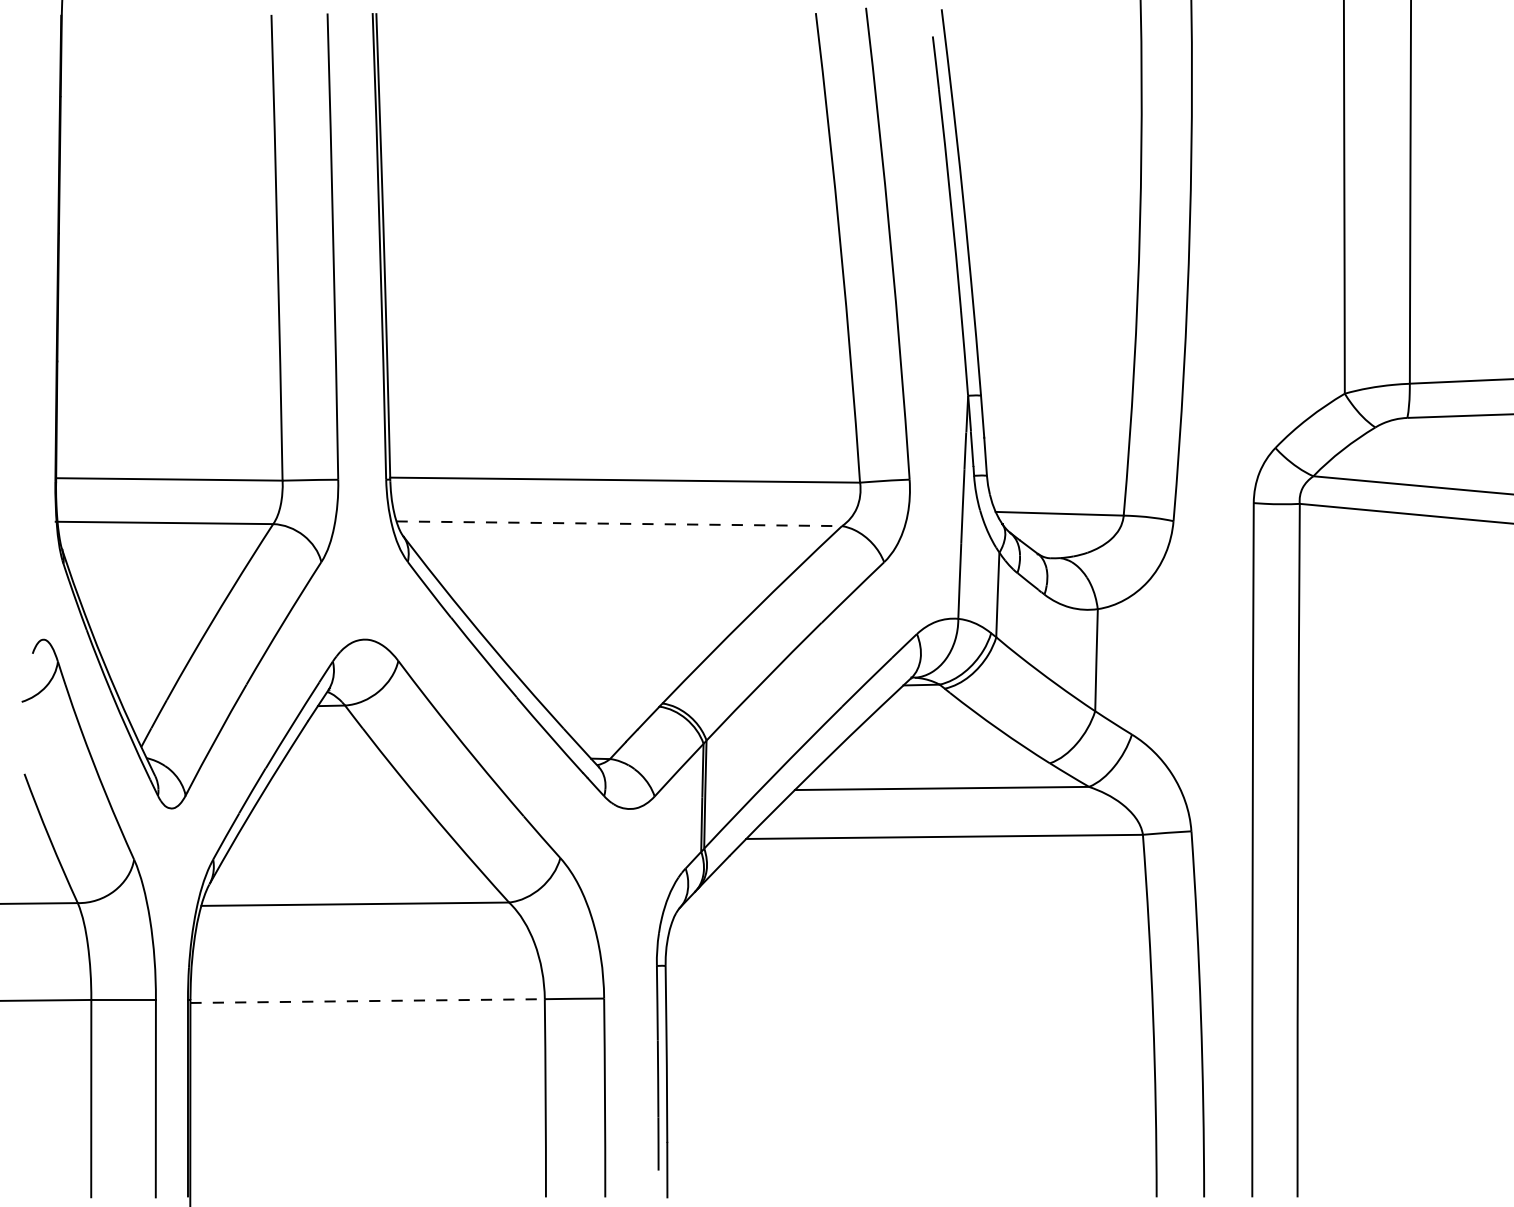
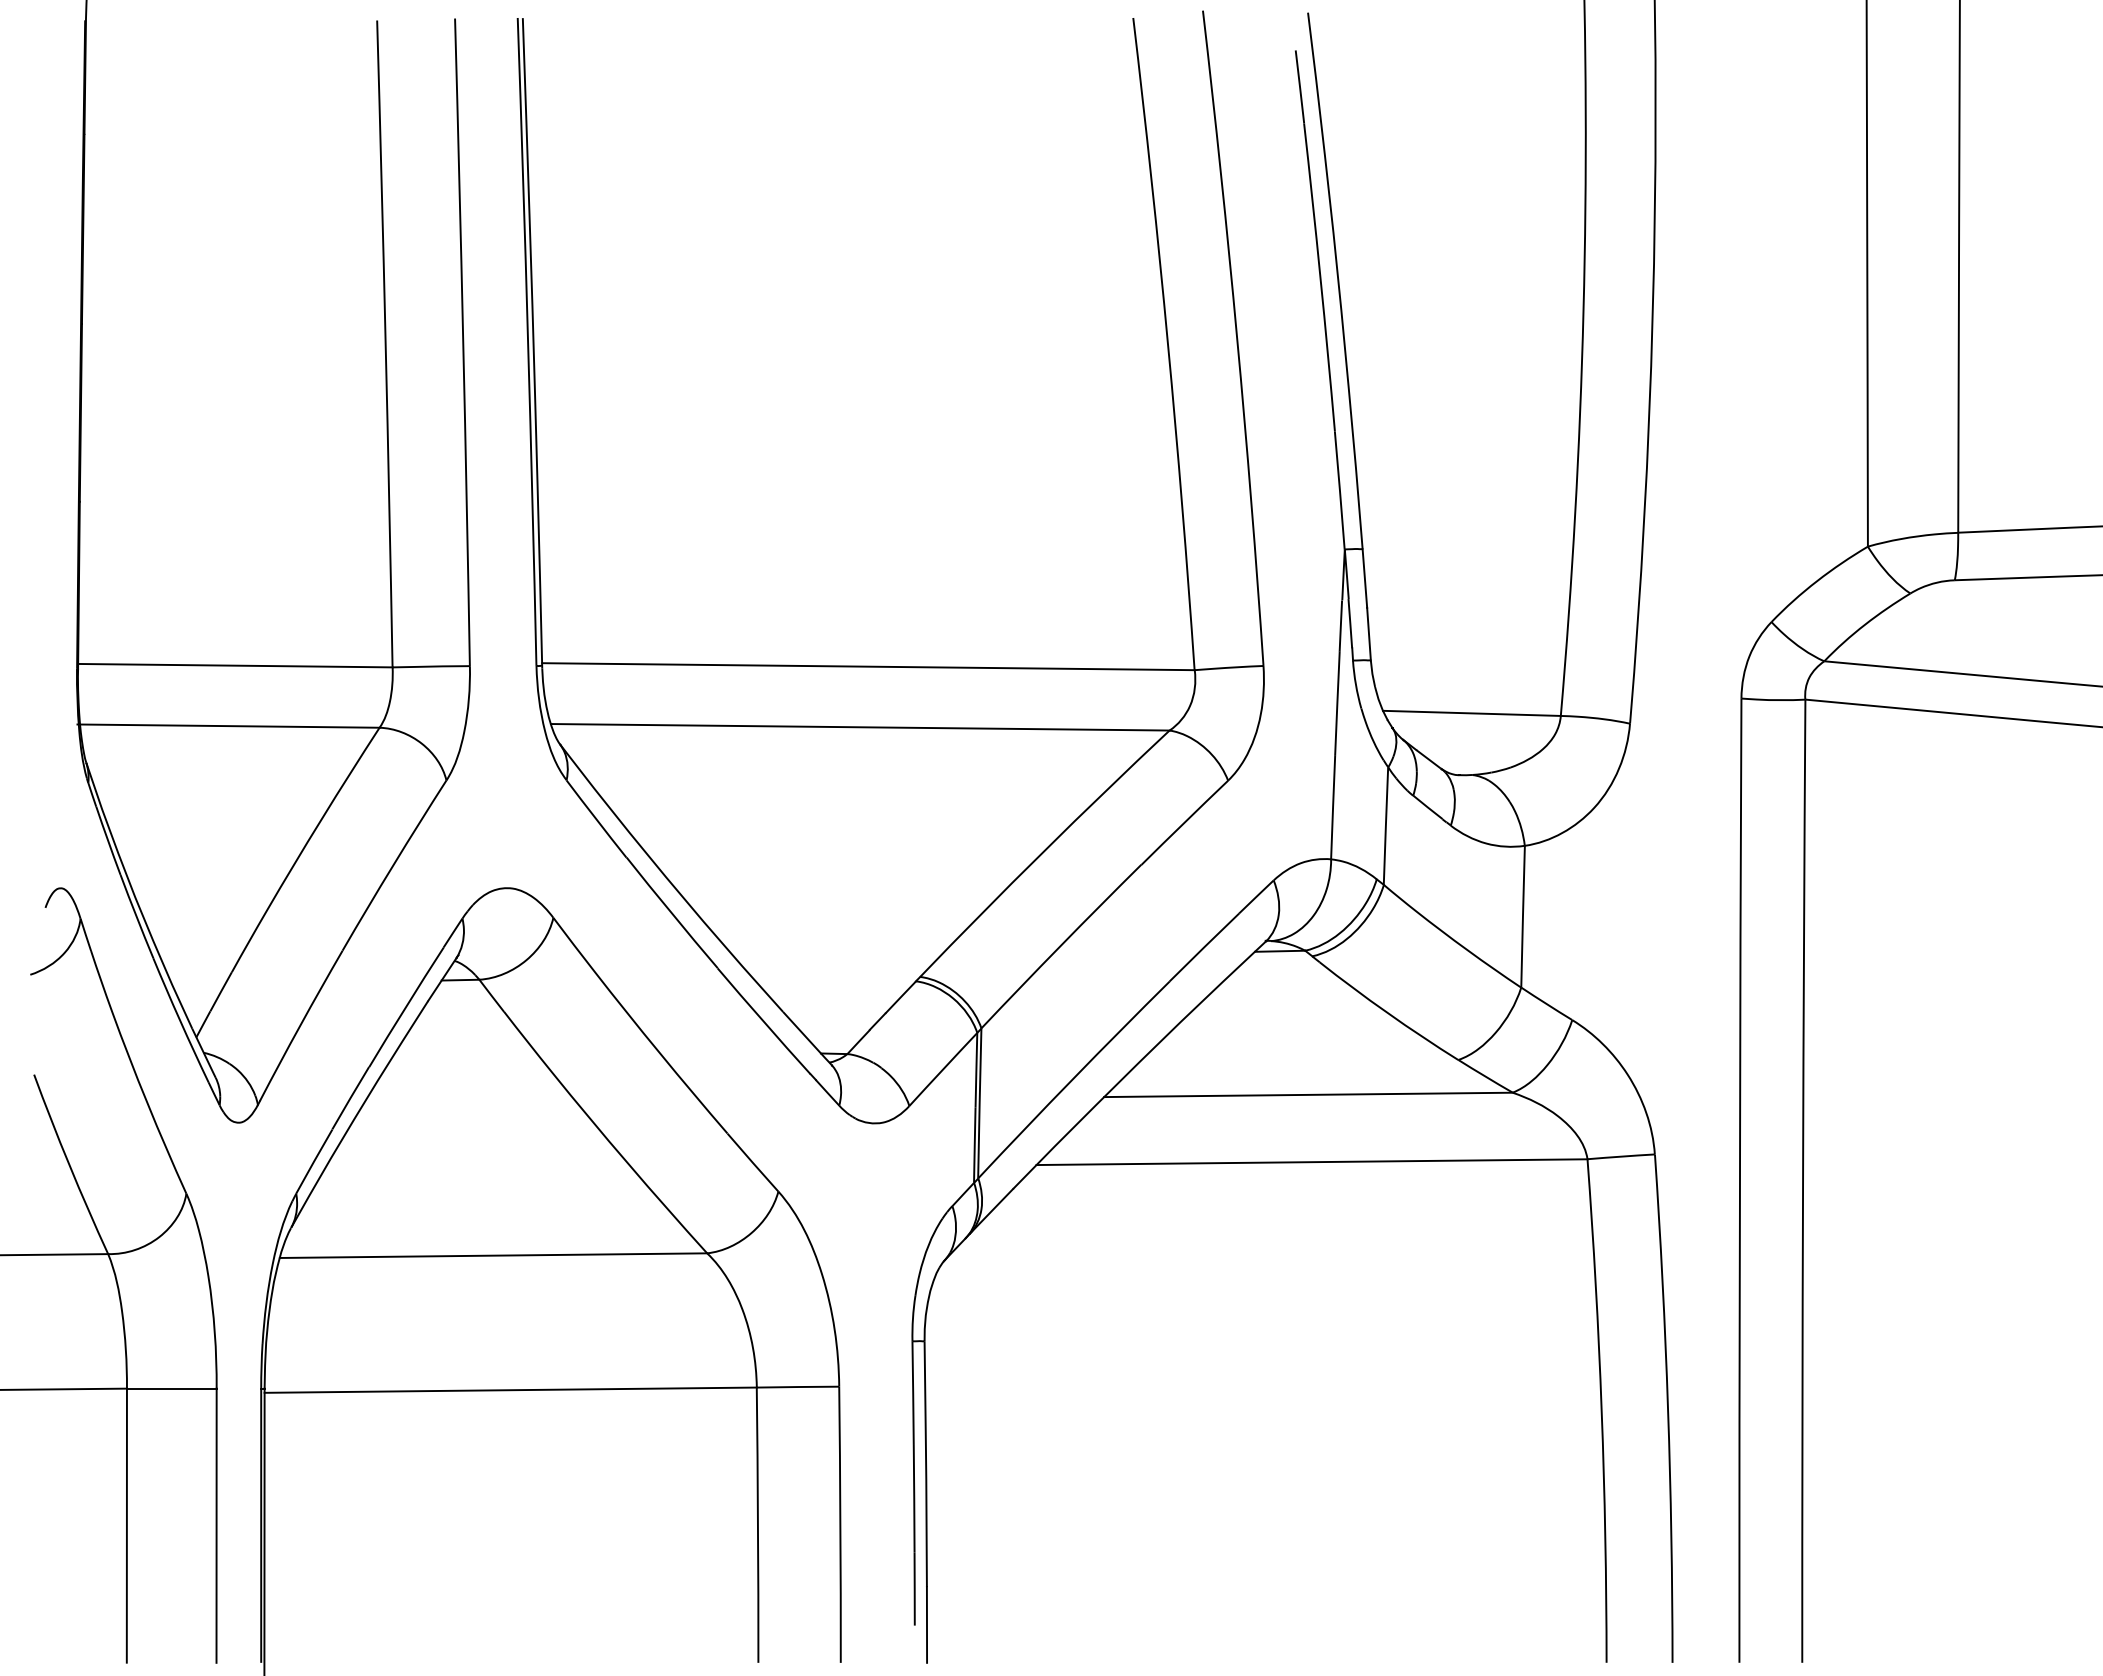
line: (619, 523) -> (860, 727), dashed -> solid
line: (368, 1001) -> (511, 1390), dashed -> solid

